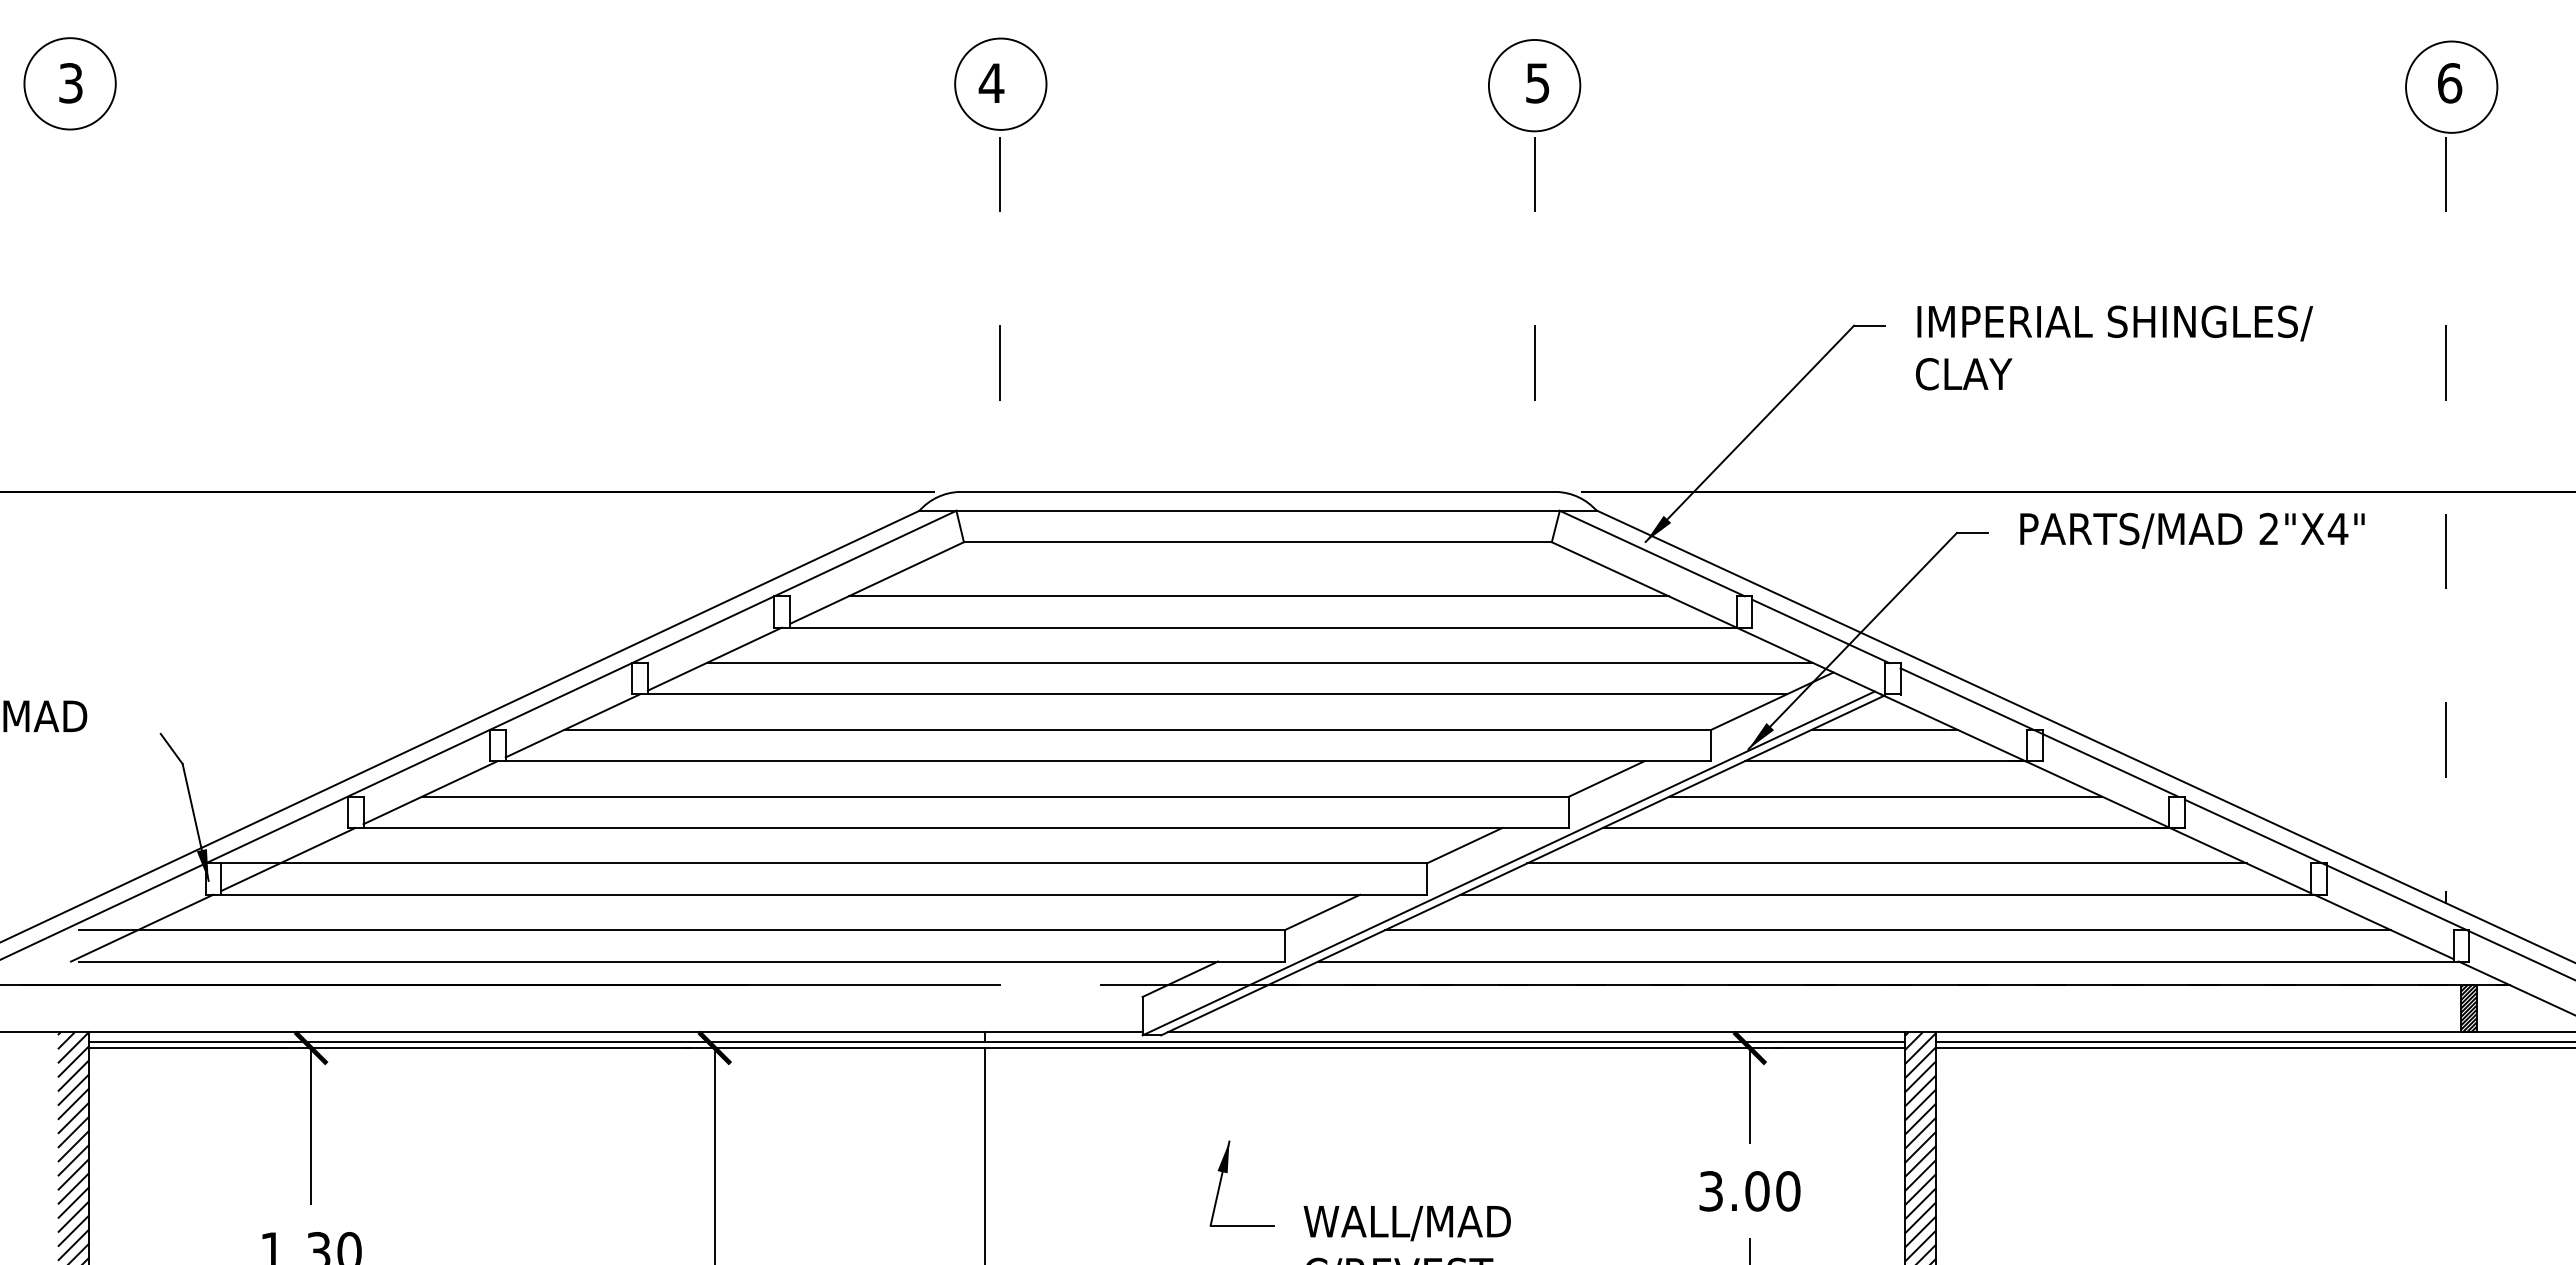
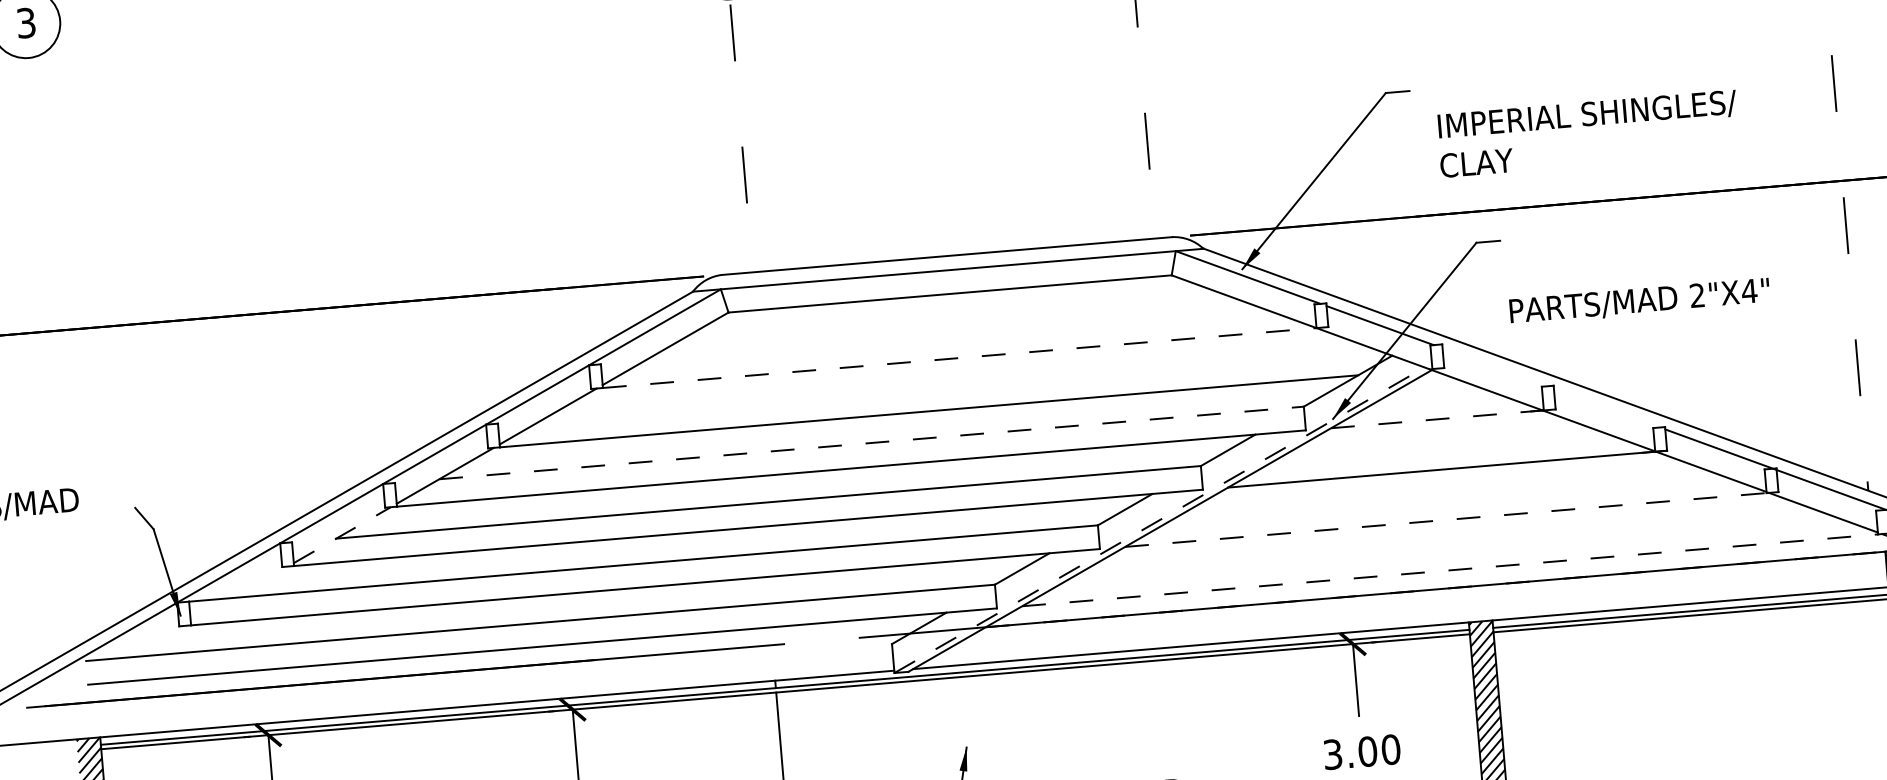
text: (2114, 347) -> (1588, 133), moved
text: (2192, 530) -> (1639, 301), moved
line: (1258, 596) -> (954, 334), removed
line: (1263, 627) -> (959, 357), solid -> dashed
line: (1259, 663) -> (959, 385), removed
line: (1138, 729) -> (871, 442), solid -> dashed
line: (1884, 729) -> (1434, 395), removed
line: (2039, 732) -> (1551, 387), removed
line: (1886, 761) -> (1437, 419), solid -> dashed
line: (431, 792) -> (343, 534), solid -> dashed
line: (1885, 796) -> (1439, 445), removed
line: (288, 859) -> (239, 594), removed
line: (1509, 863) -> (1160, 520), solid -> dashed
line: (1886, 863) -> (1444, 496), removed
line: (1894, 894) -> (1452, 519), solid -> dashed
line: (142, 927) -> (133, 655), removed
line: (1887, 930) -> (1449, 546), removed
line: (1885, 961) -> (1449, 570), solid -> dashed

